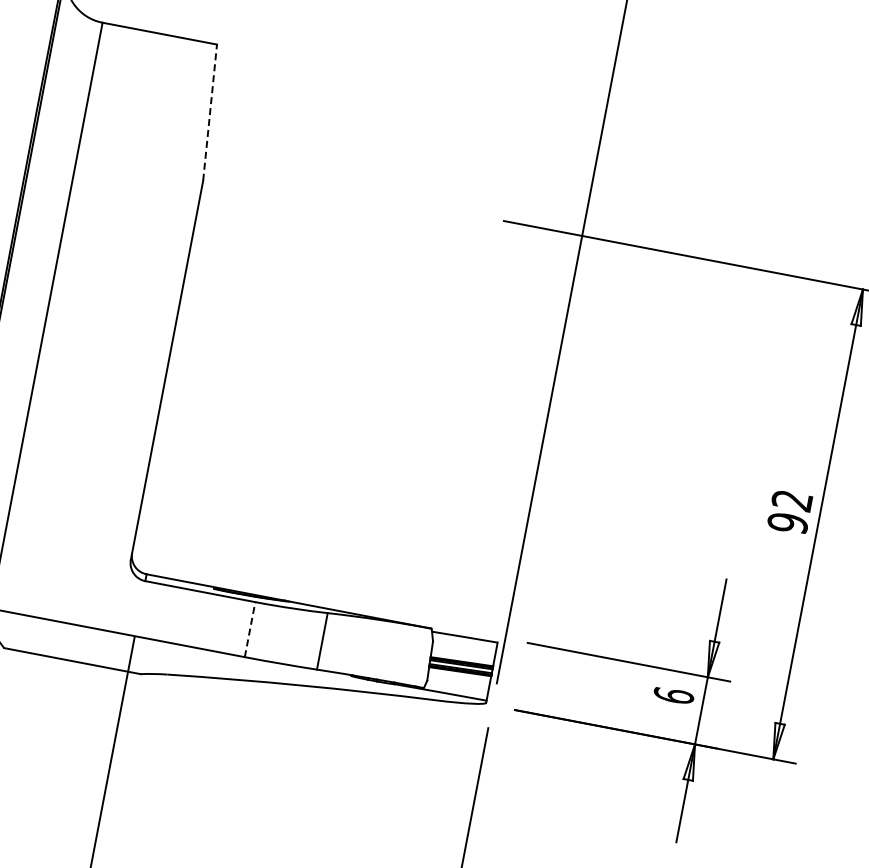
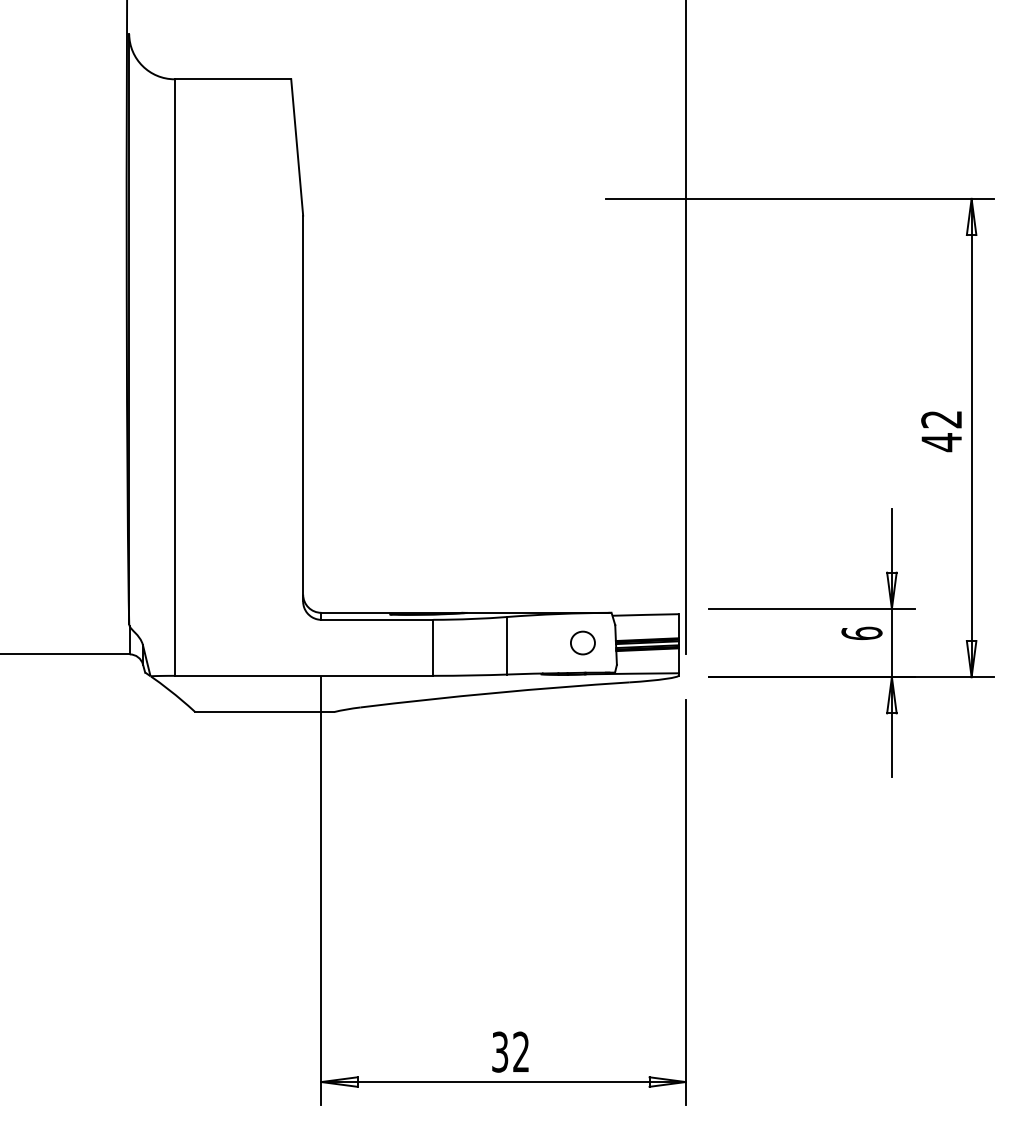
line: (210, 111) -> (297, 146), dashed -> solid
text: (787, 523) -> (941, 442), 92 -> 42
line: (250, 629) -> (433, 647), dashed -> solid
part: (397, 652) -> (582, 642), added

